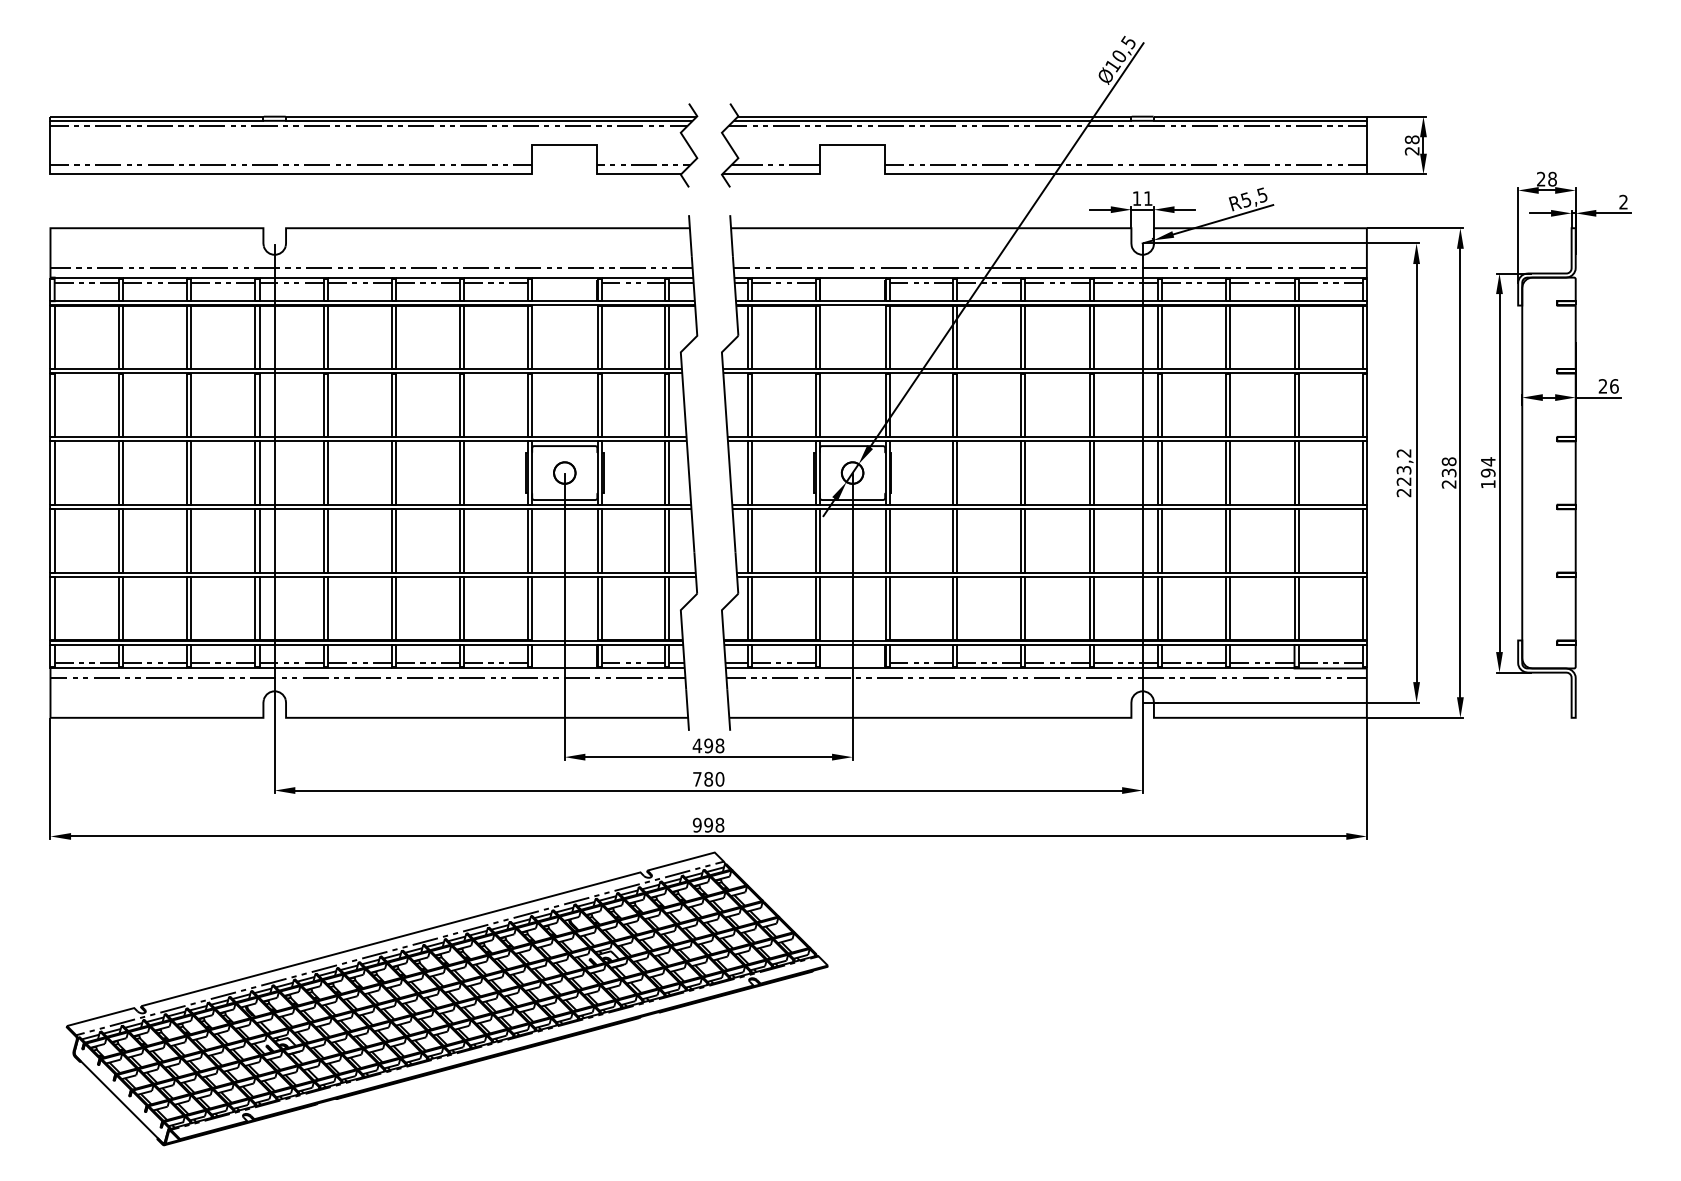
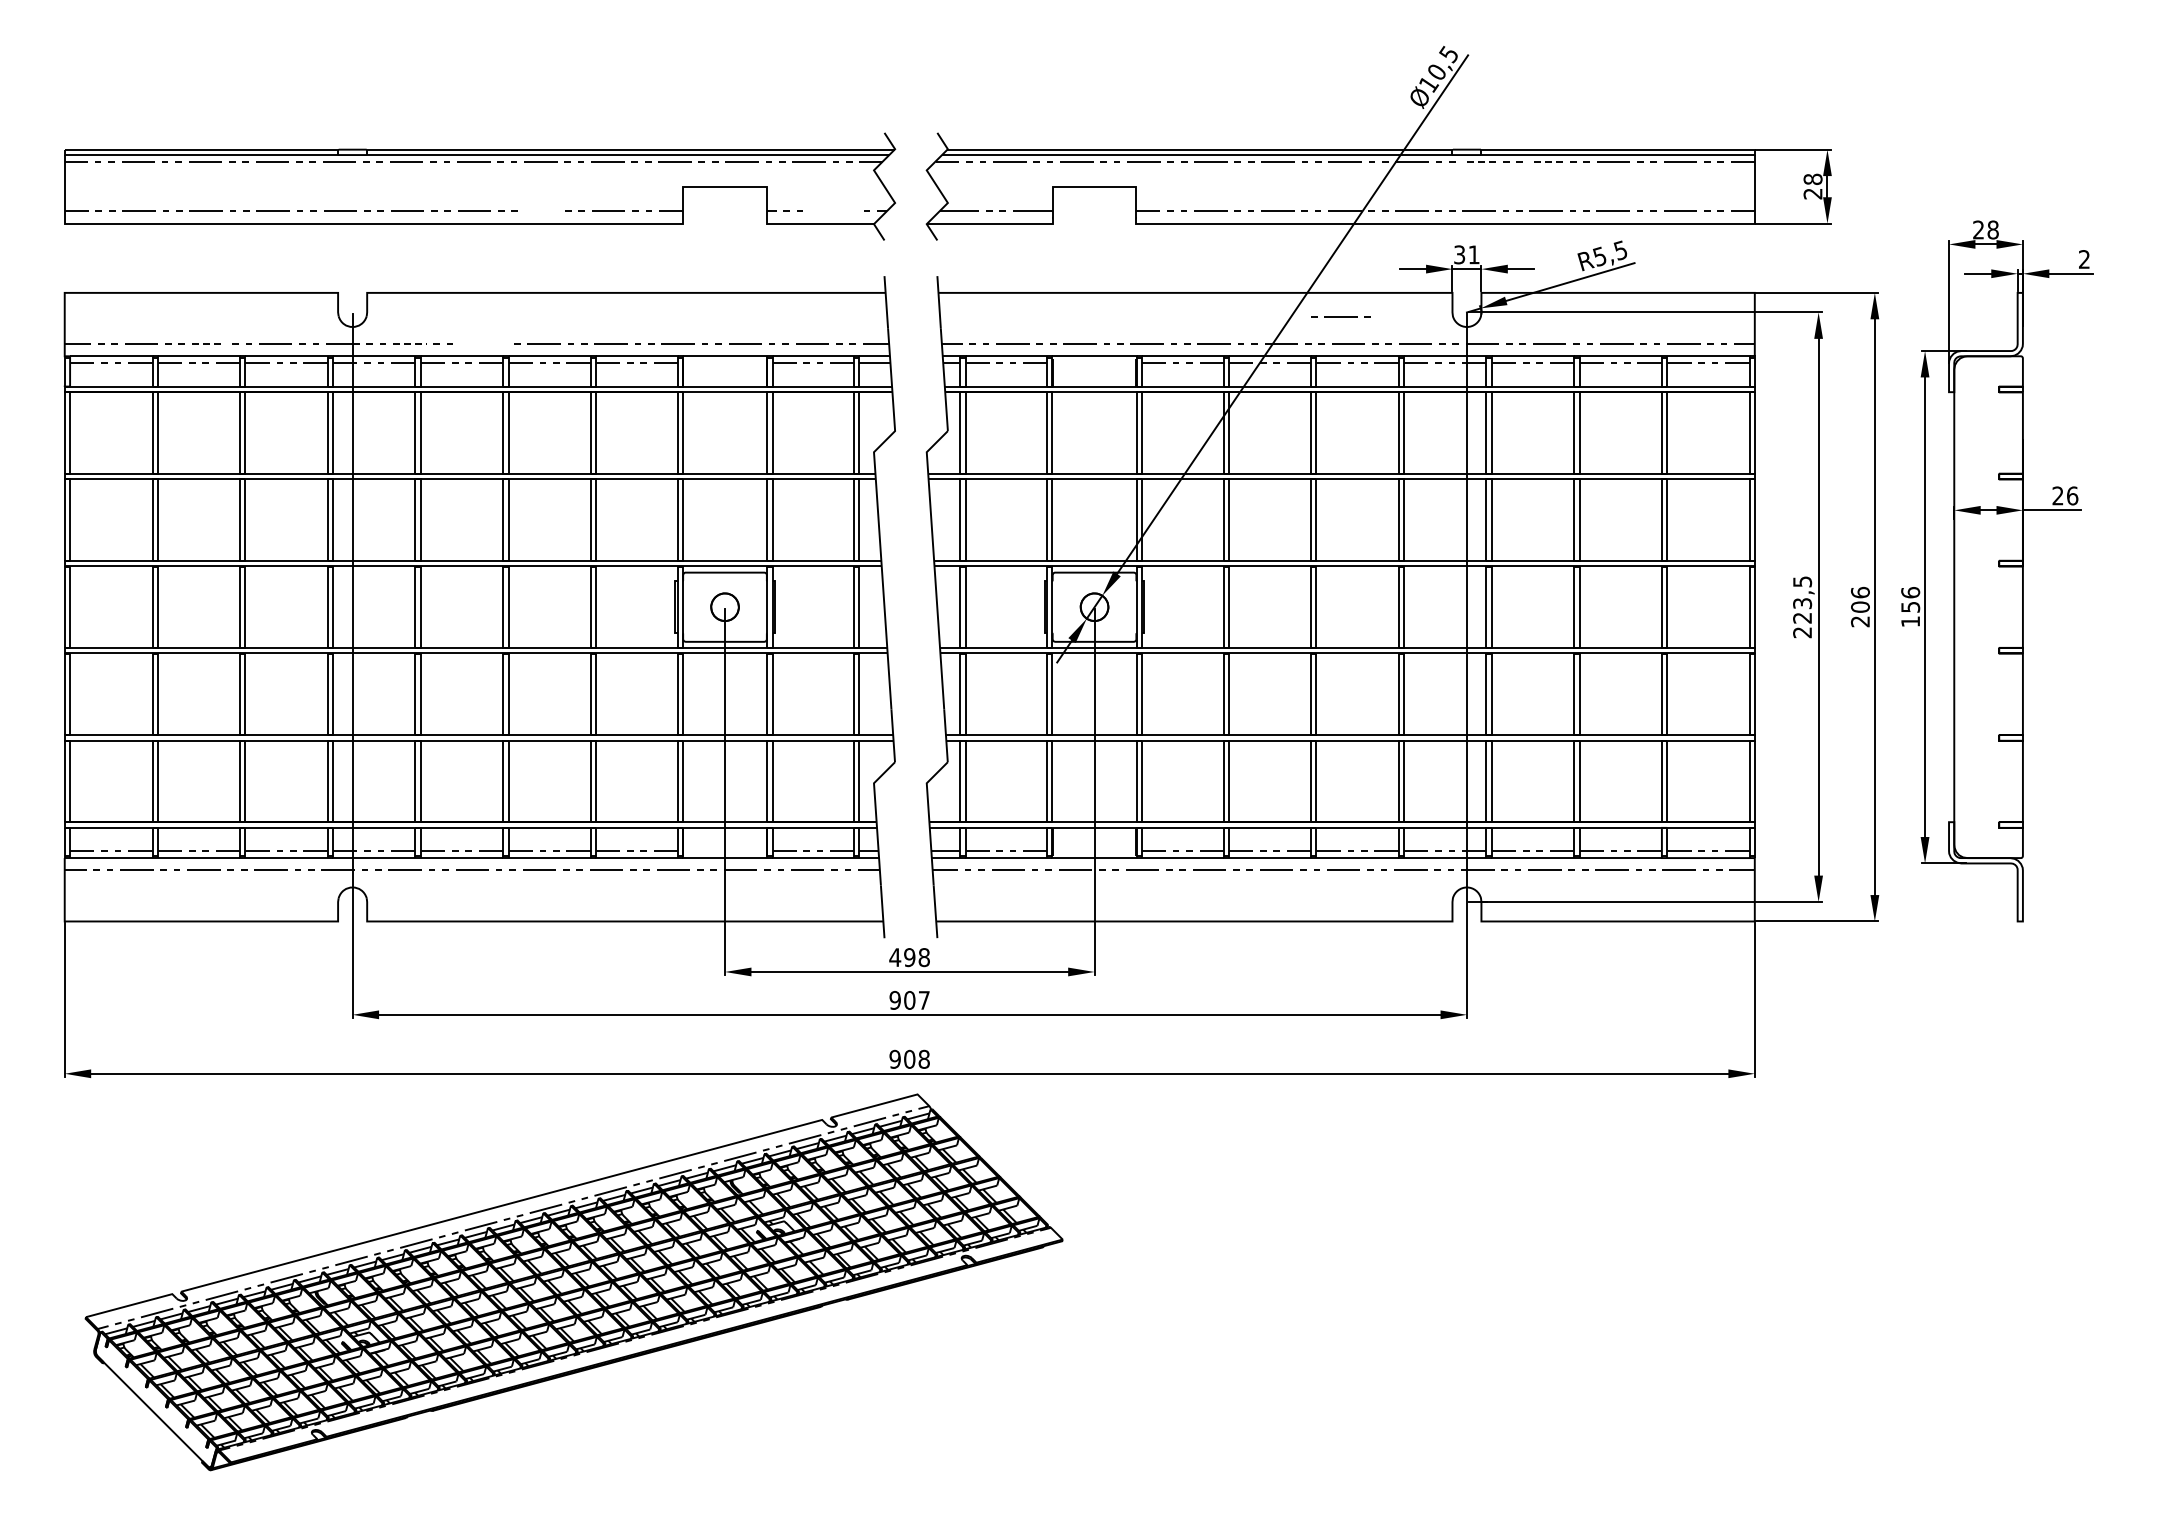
line: (1152, 125) -> (1479, 161), solid -> dashed
line: (1204, 125) -> (1546, 161), solid -> dashed
line: (421, 164) -> (541, 210), removed
line: (649, 164) -> (833, 210), removed
text: (1136, 198) -> (1459, 254), 11 -> 31
line: (1044, 246) -> (1340, 316), added
line: (162, 267) -> (208, 343), solid -> dashed
line: (319, 267) -> (409, 343), solid -> dashed
line: (376, 267) -> (483, 343), removed
text: (1404, 453) -> (1802, 581), 223,2 -> 223,5
text: (1449, 467) -> (1860, 599), 238 -> 206
text: (1488, 467) -> (1910, 599), 194 -> 156
text: (708, 778) -> (909, 999), 780 -> 907
text: (708, 825) -> (909, 1059), 998 -> 908

